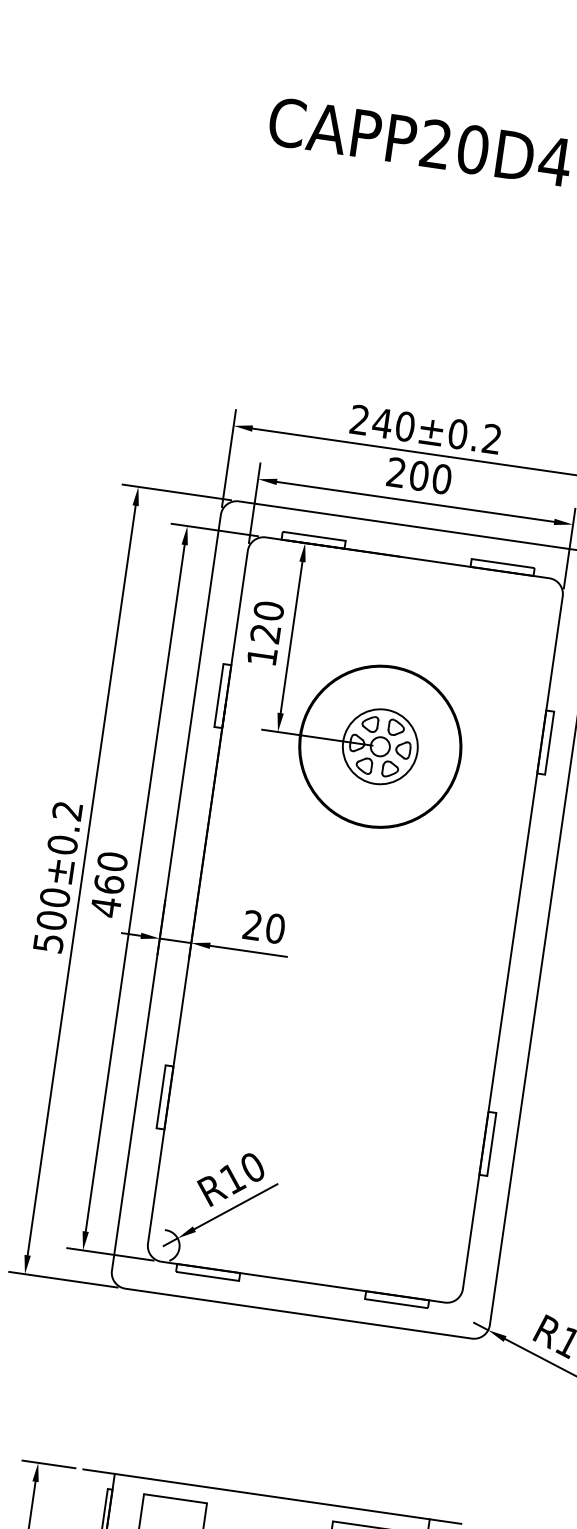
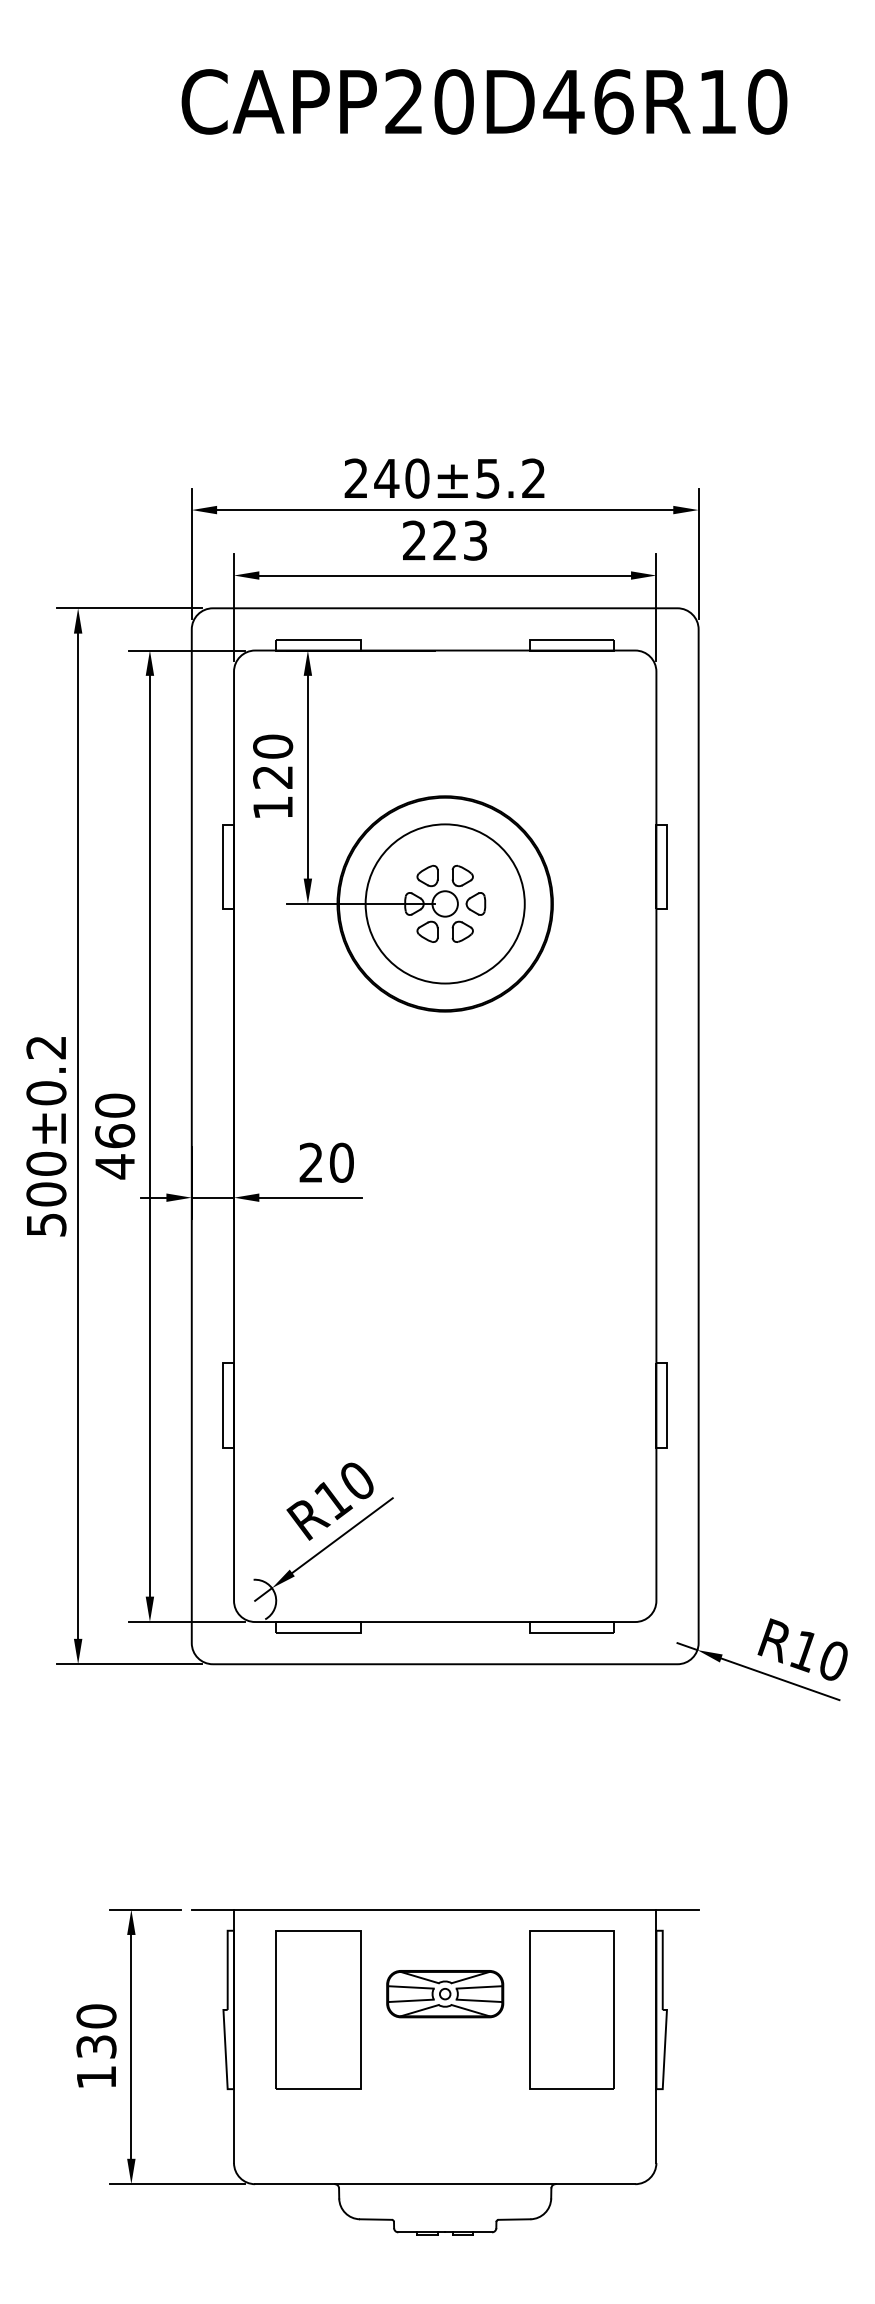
text: (458, 434) -> (488, 478), 240±0.2 -> 240±5.2
text: (430, 477) -> (460, 540), 200 -> 223
circle: (379, 746) -> (444, 903), size x1.6

